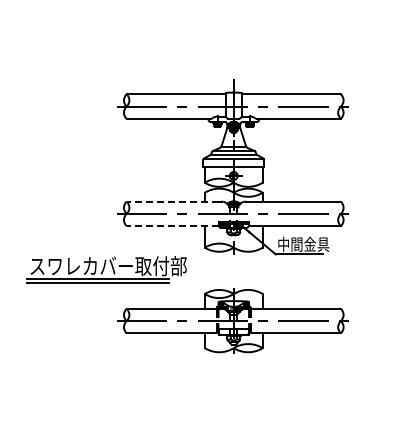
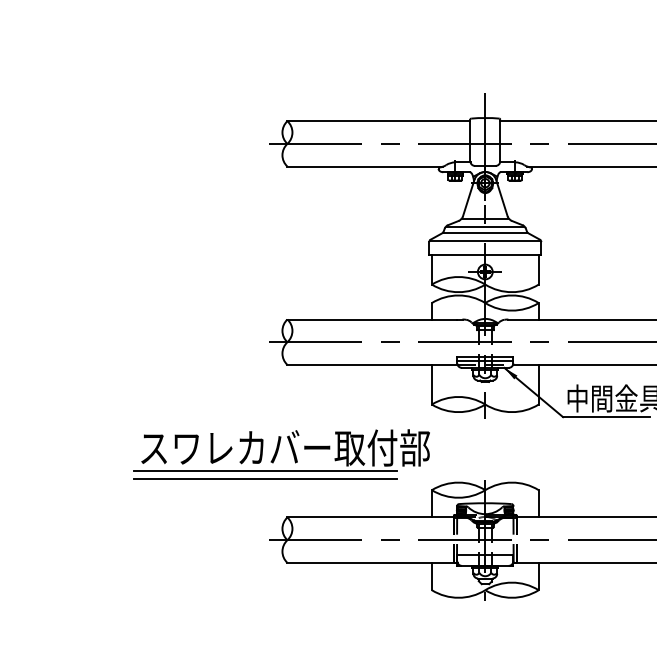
line: (172, 201) -> (372, 319), dashed -> solid
line: (172, 226) -> (372, 365), dashed -> solid
part: (106, 269) -> (281, 454), moved

